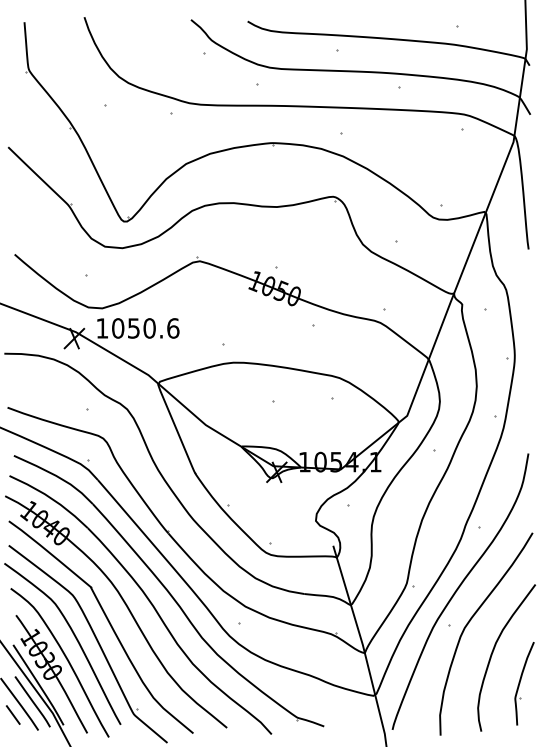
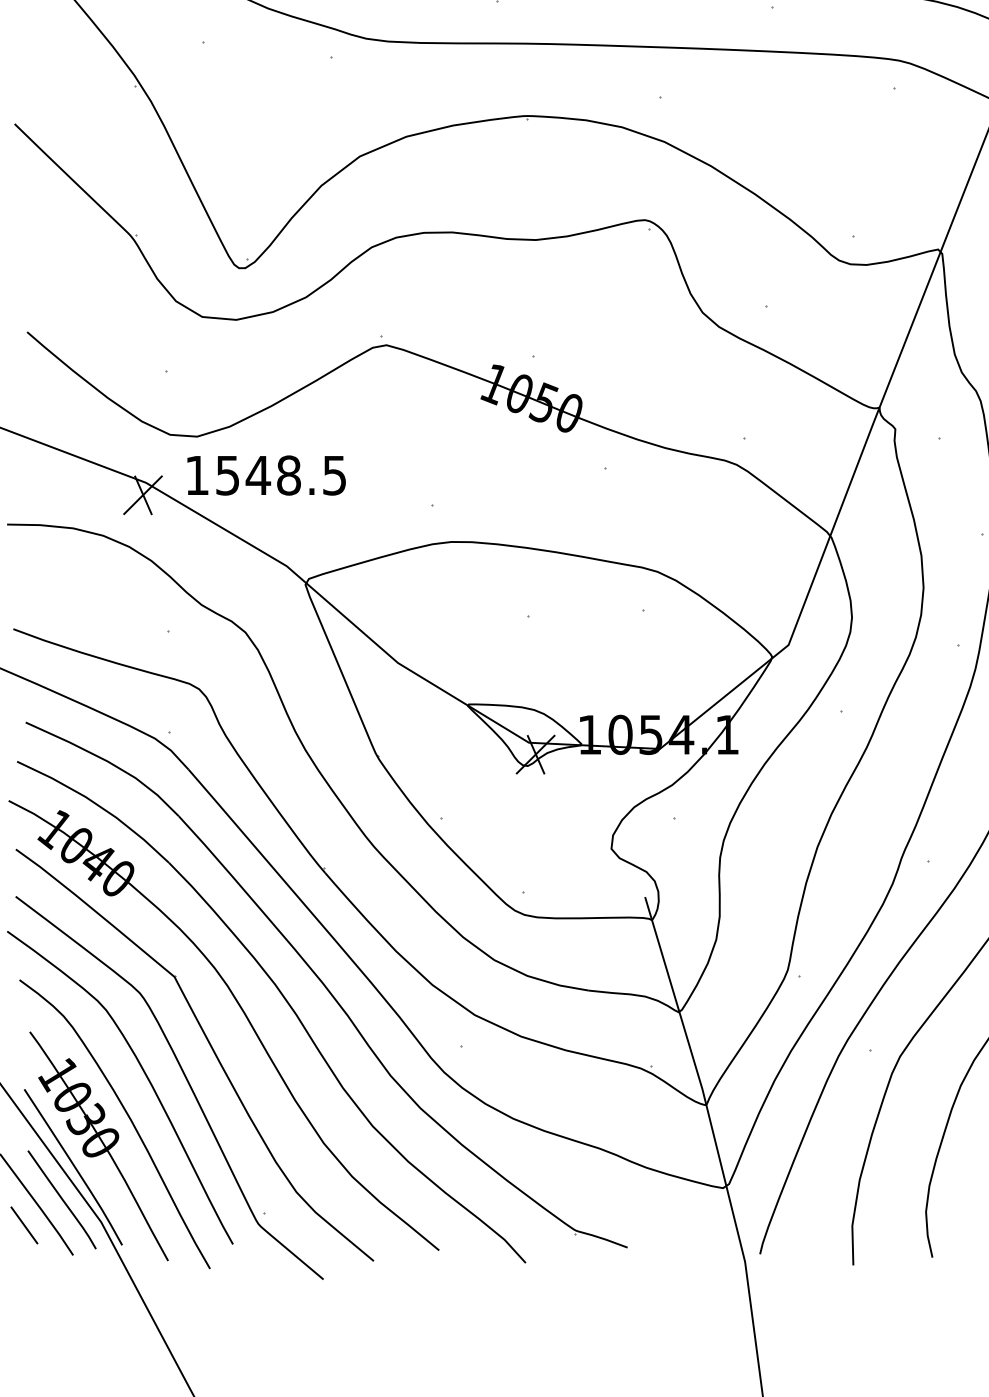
text: (145, 328) -> (280, 475), 1050.6 -> 1548.5

